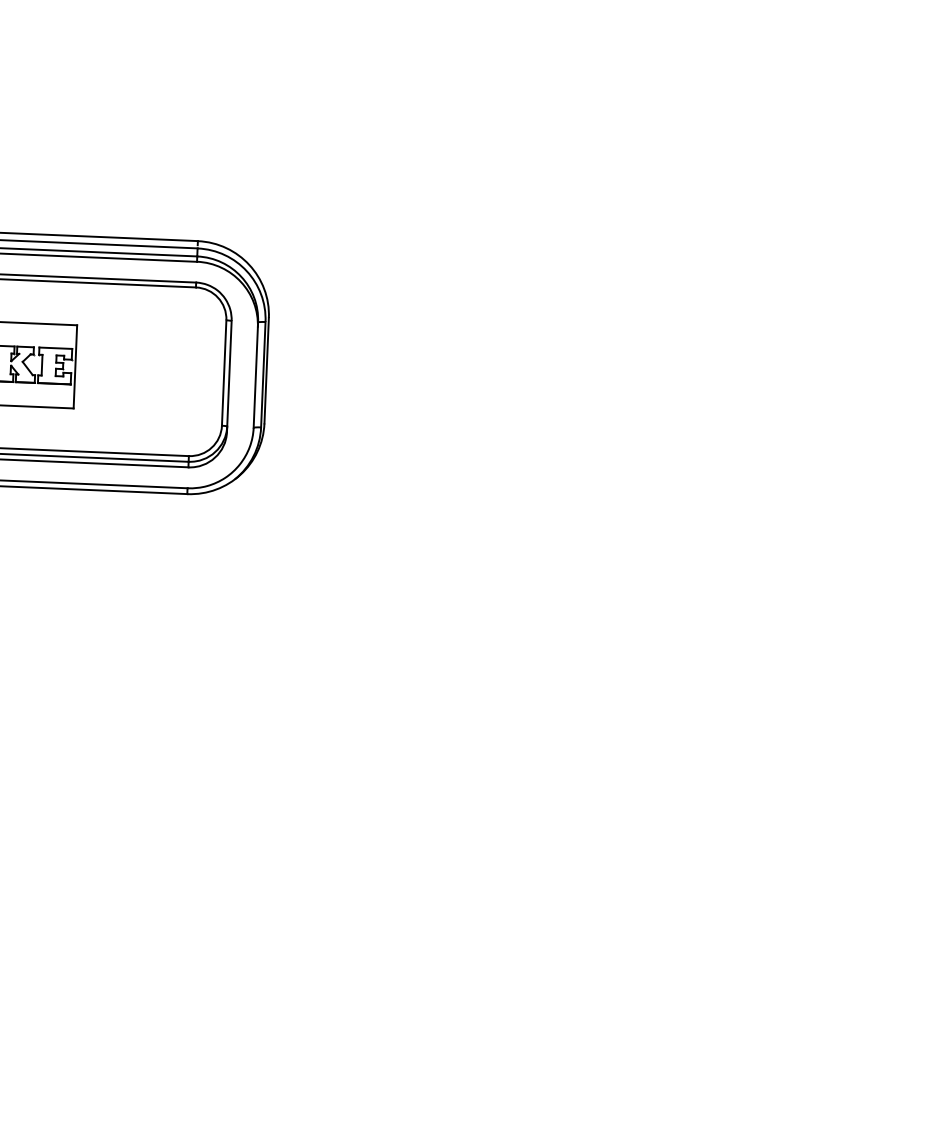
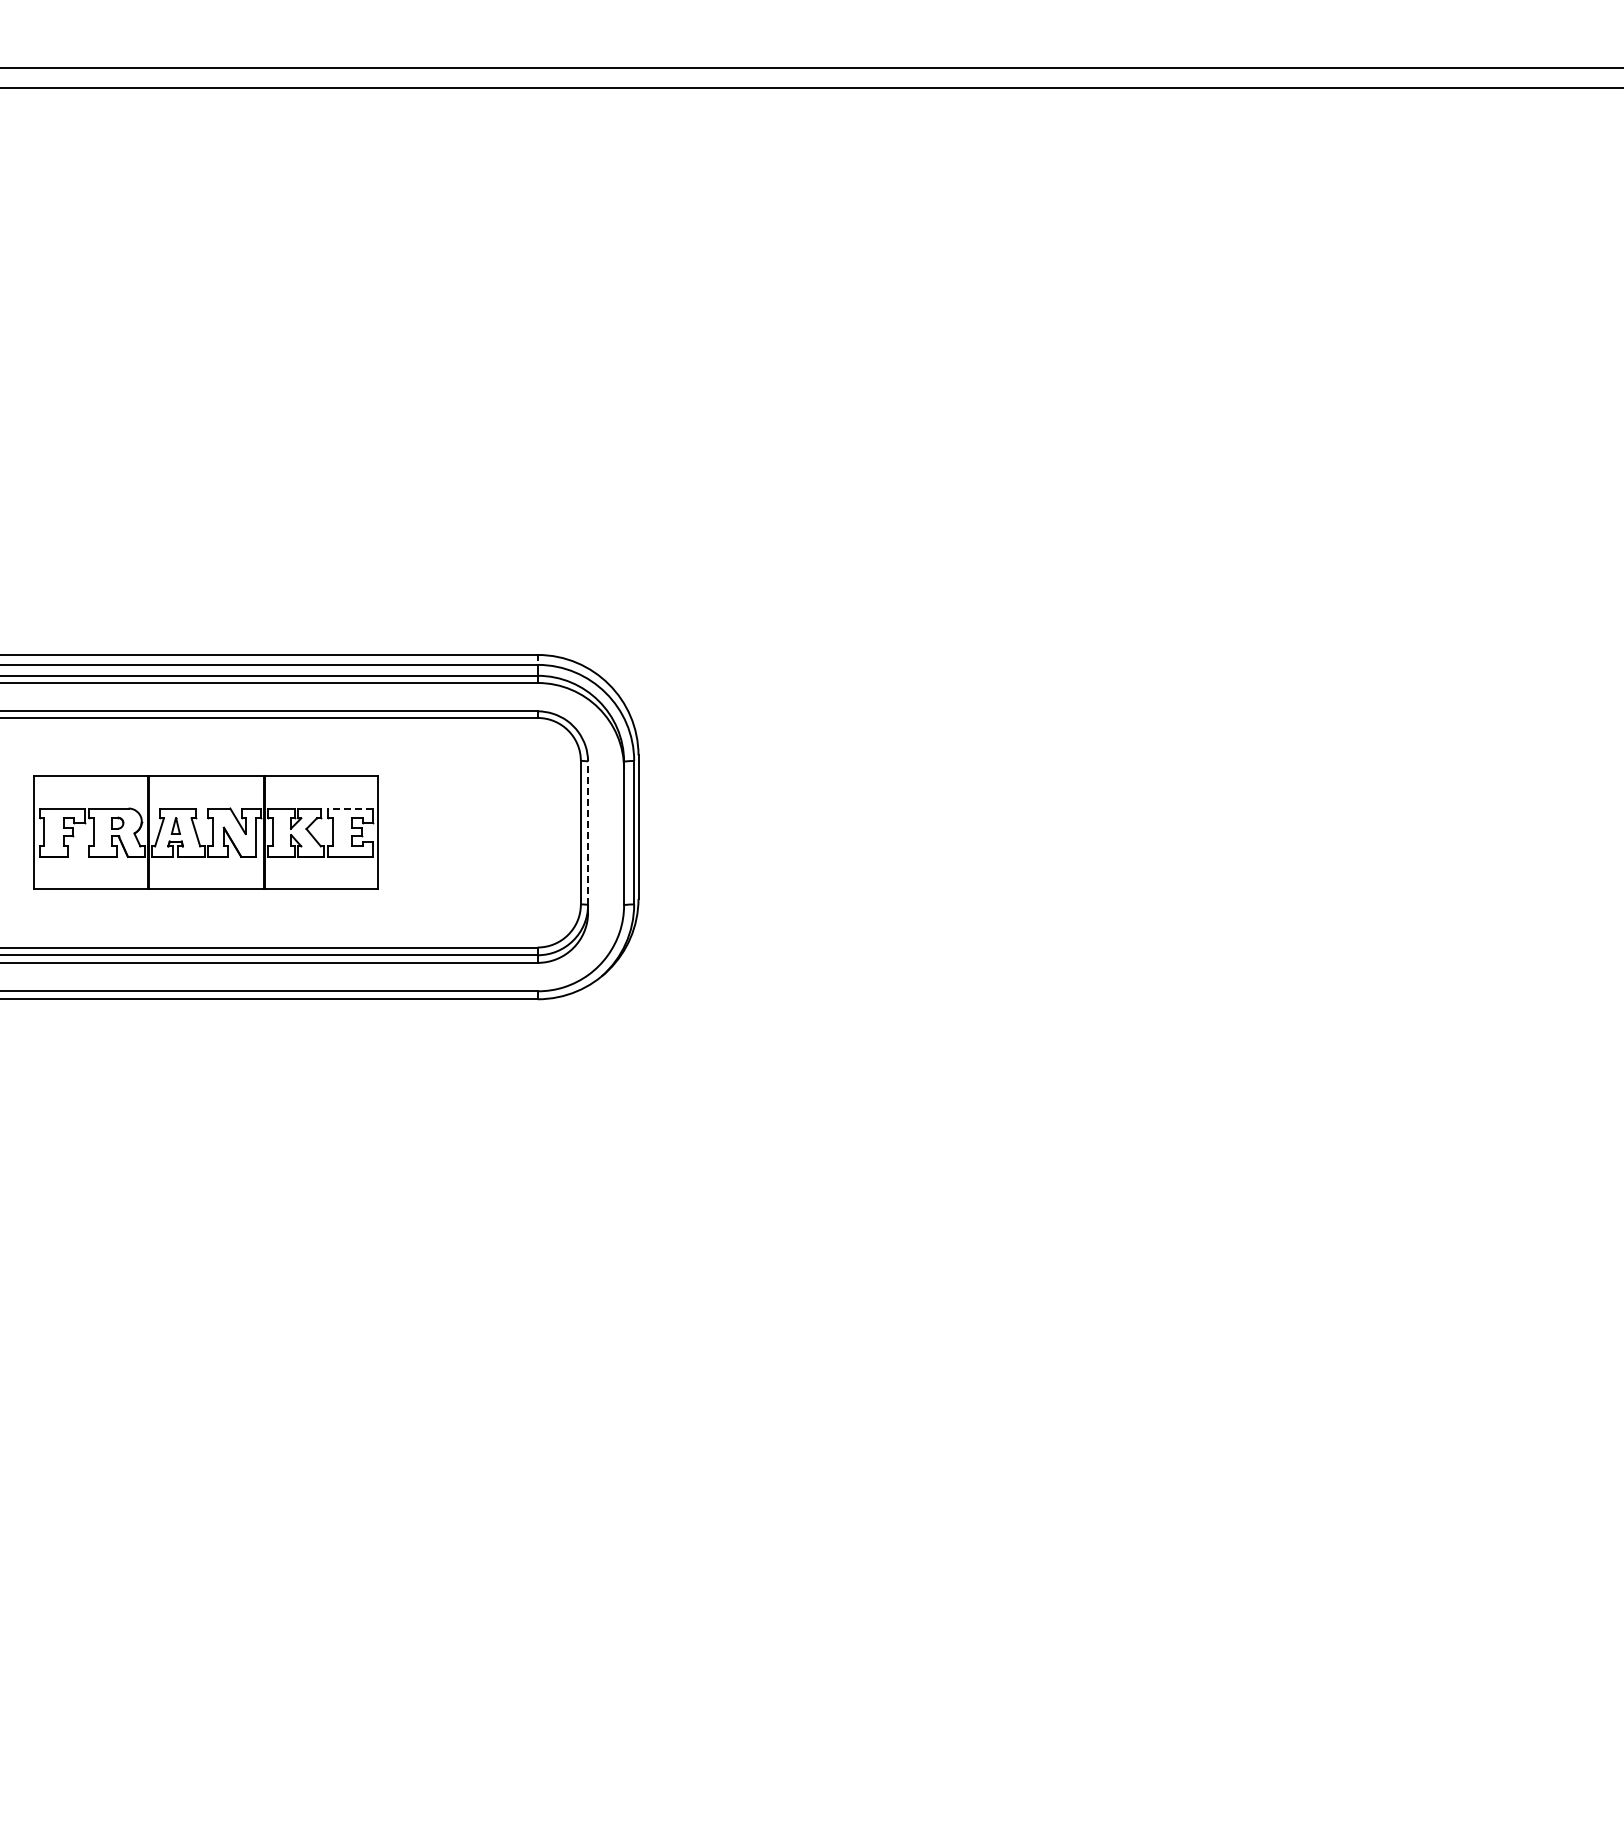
line: (55, 348) -> (350, 808), solid -> dashed
line: (229, 373) -> (588, 833), solid -> dashed

